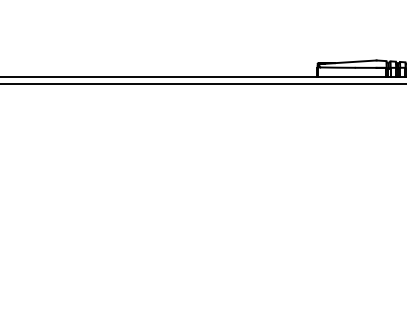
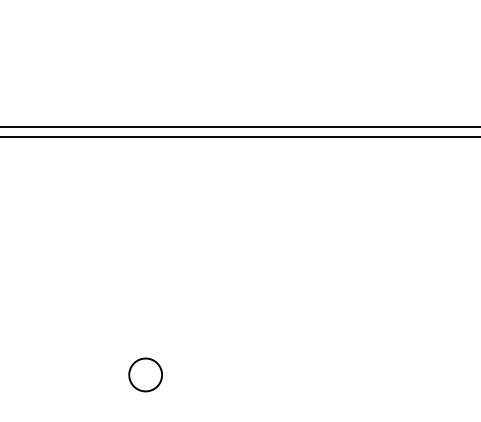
circle: (65, 243) -> (145, 374), added

